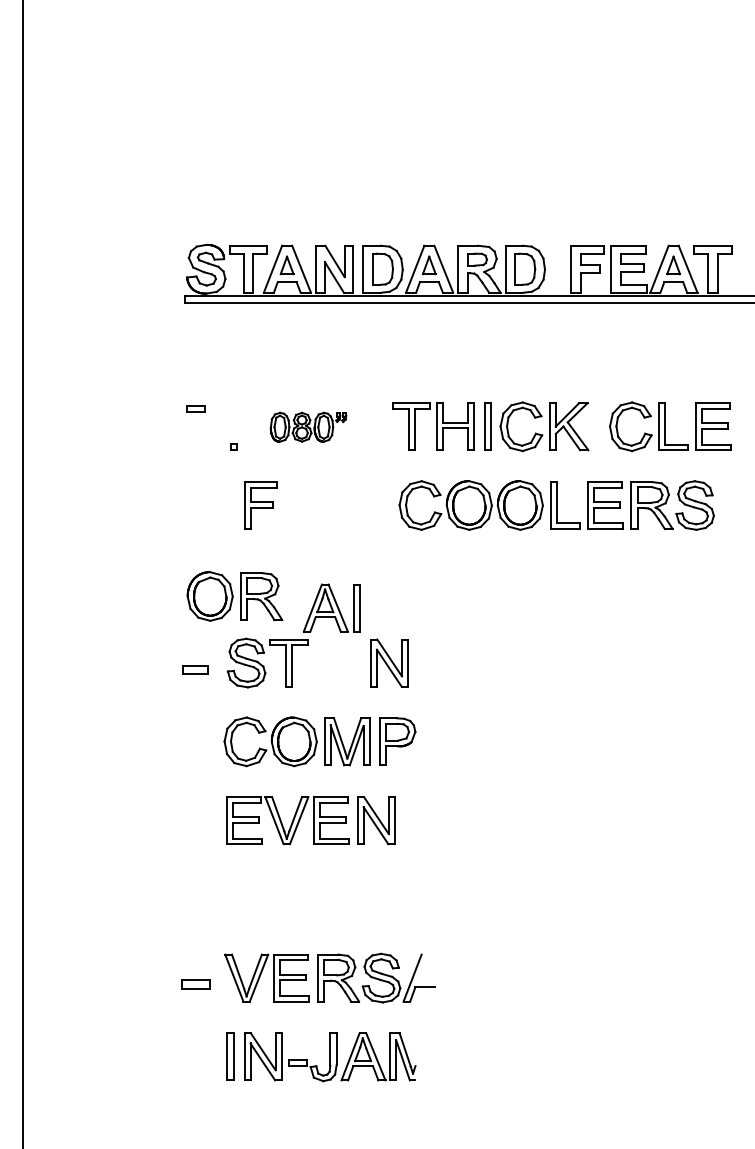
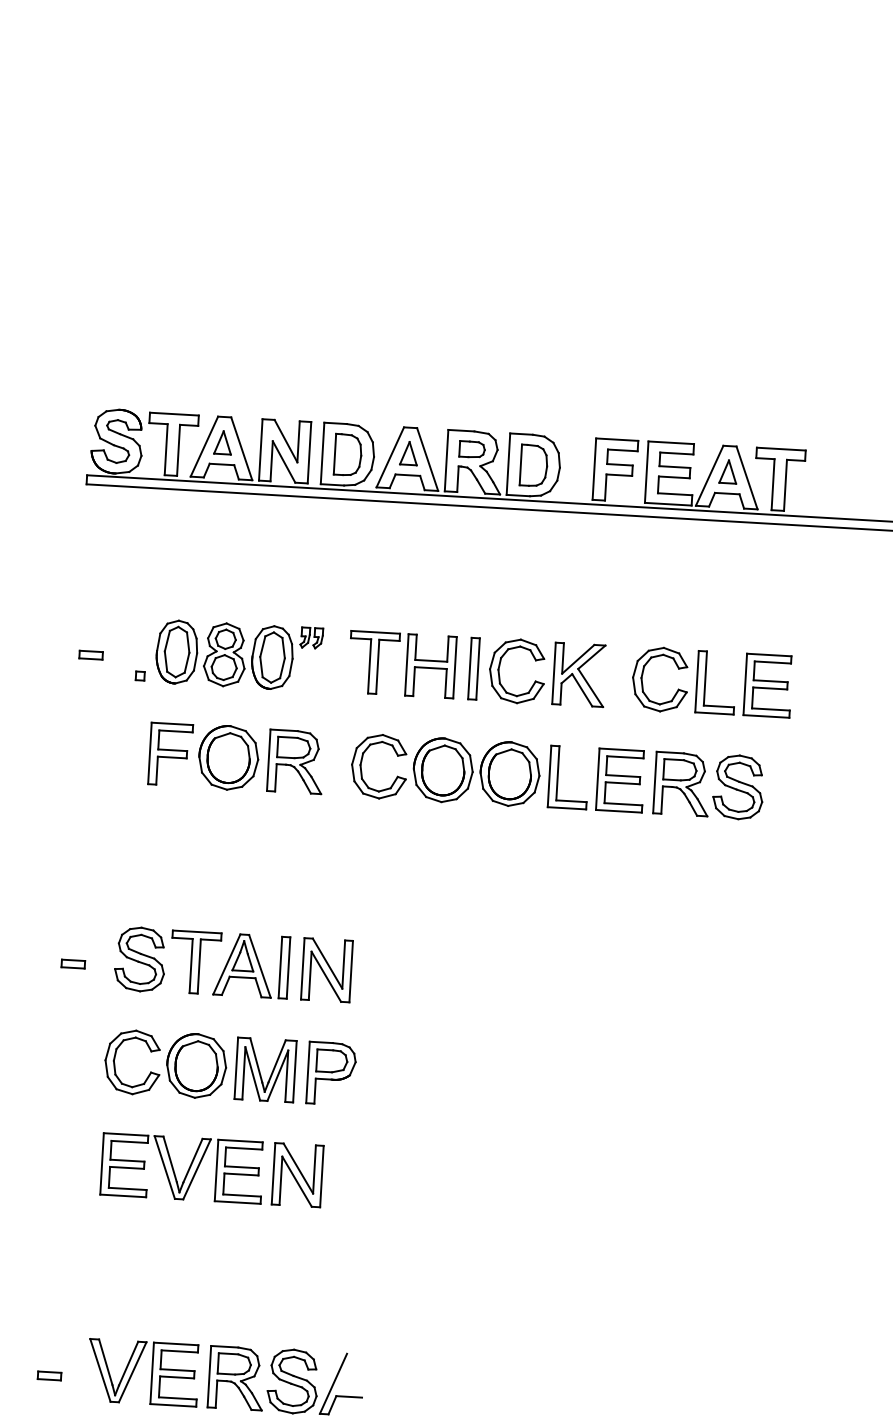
part: (195, 408) -> (90, 654), moved
part: (308, 427) -> (238, 656), size x1.67
part: (234, 596) -> (260, 759), moved
part: (331, 607) -> (251, 965), moved
part: (195, 669) -> (72, 964), size x0.71
part: (195, 984) -> (49, 1375), size x0.62

